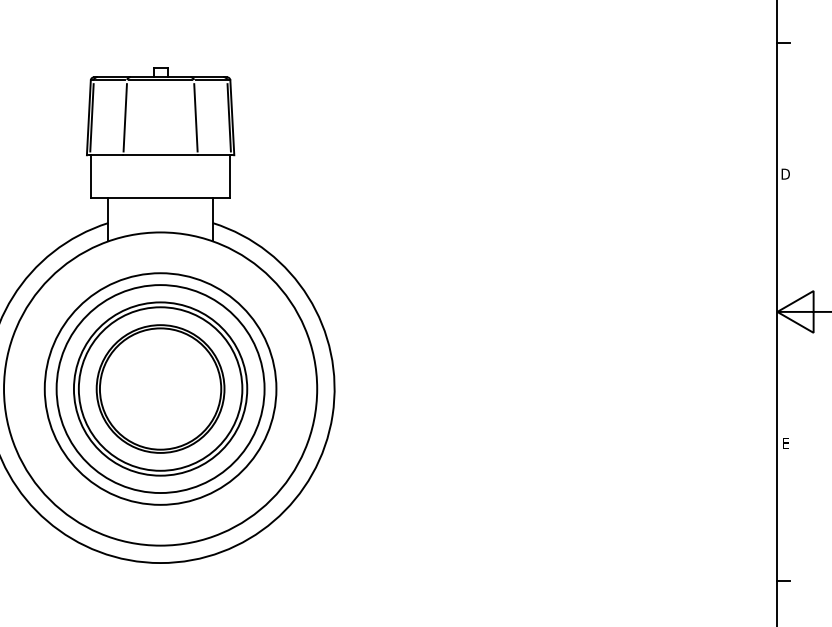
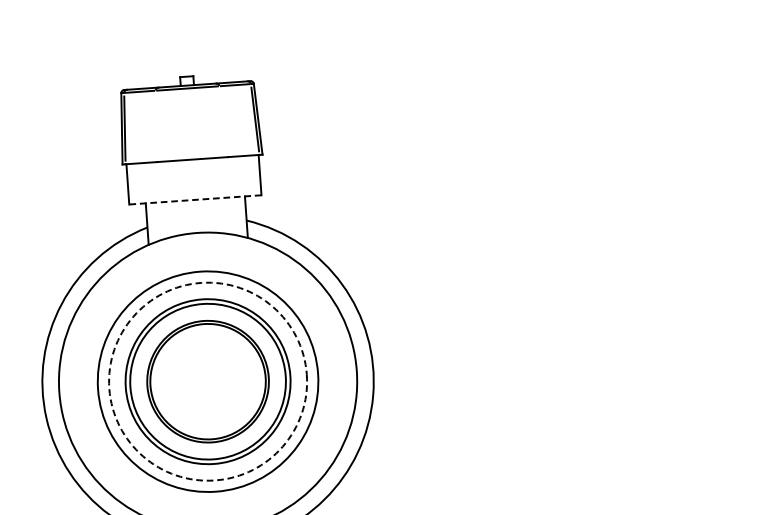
line: (124, 117) -> (155, 126), removed
line: (195, 117) -> (223, 121), removed
line: (160, 197) -> (195, 199), solid -> dashed
circle: (160, 389) -> (208, 382), solid -> dashed

